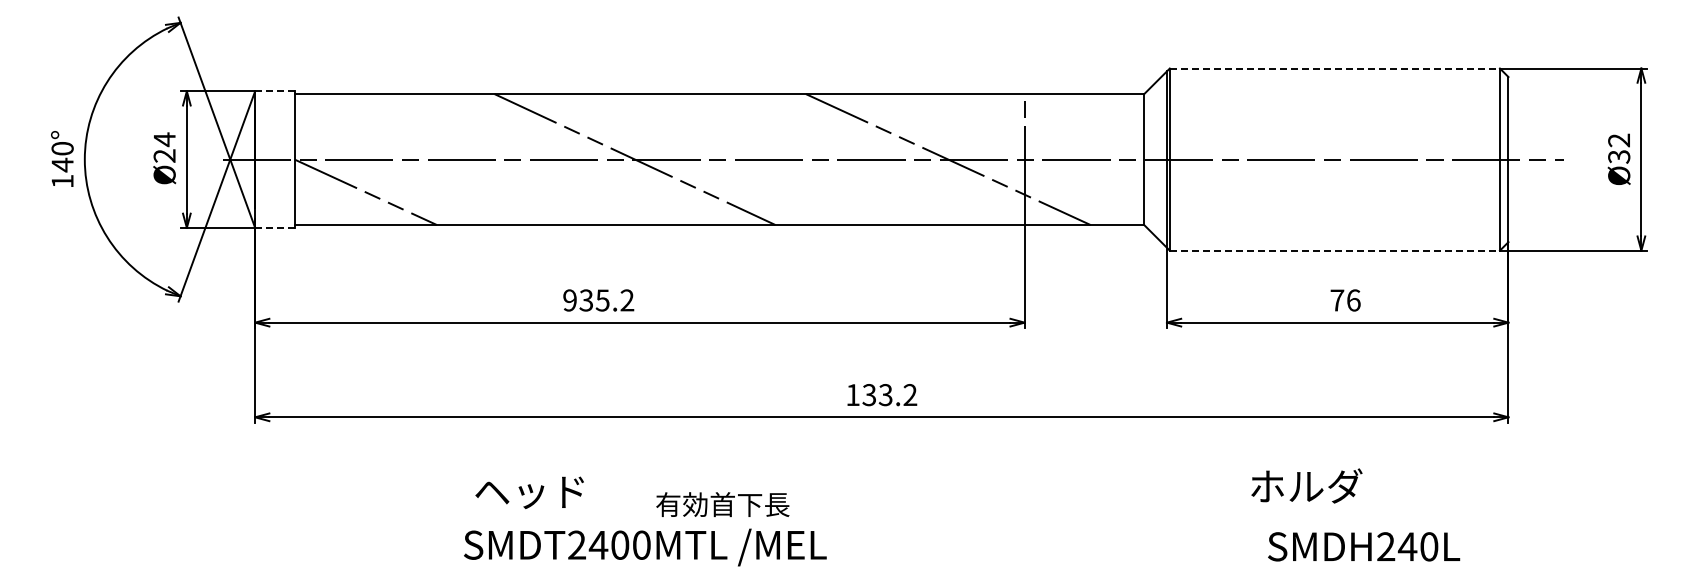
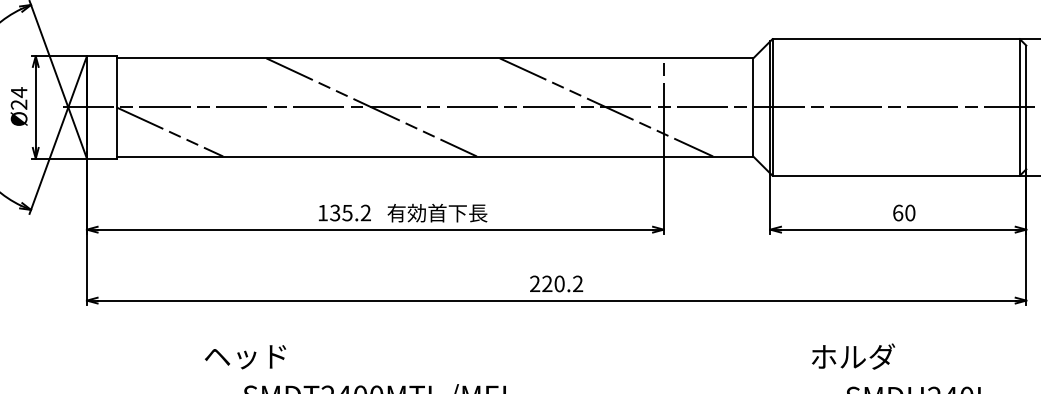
line: (1335, 68) -> (896, 39), dashed -> solid
line: (275, 91) -> (102, 56), dashed -> solid
line: (275, 227) -> (102, 158), dashed -> solid
line: (1335, 250) -> (896, 175), dashed -> solid
text: (569, 300) -> (322, 213), 935.2 -> 135.2
text: (1345, 300) -> (904, 213), 76 -> 60
text: (869, 395) -> (547, 284), 133.2 -> 220.2
text: (1306, 485) -> (853, 356), moved
text: (529, 492) -> (245, 356), moved
text: (722, 504) -> (437, 213), moved

